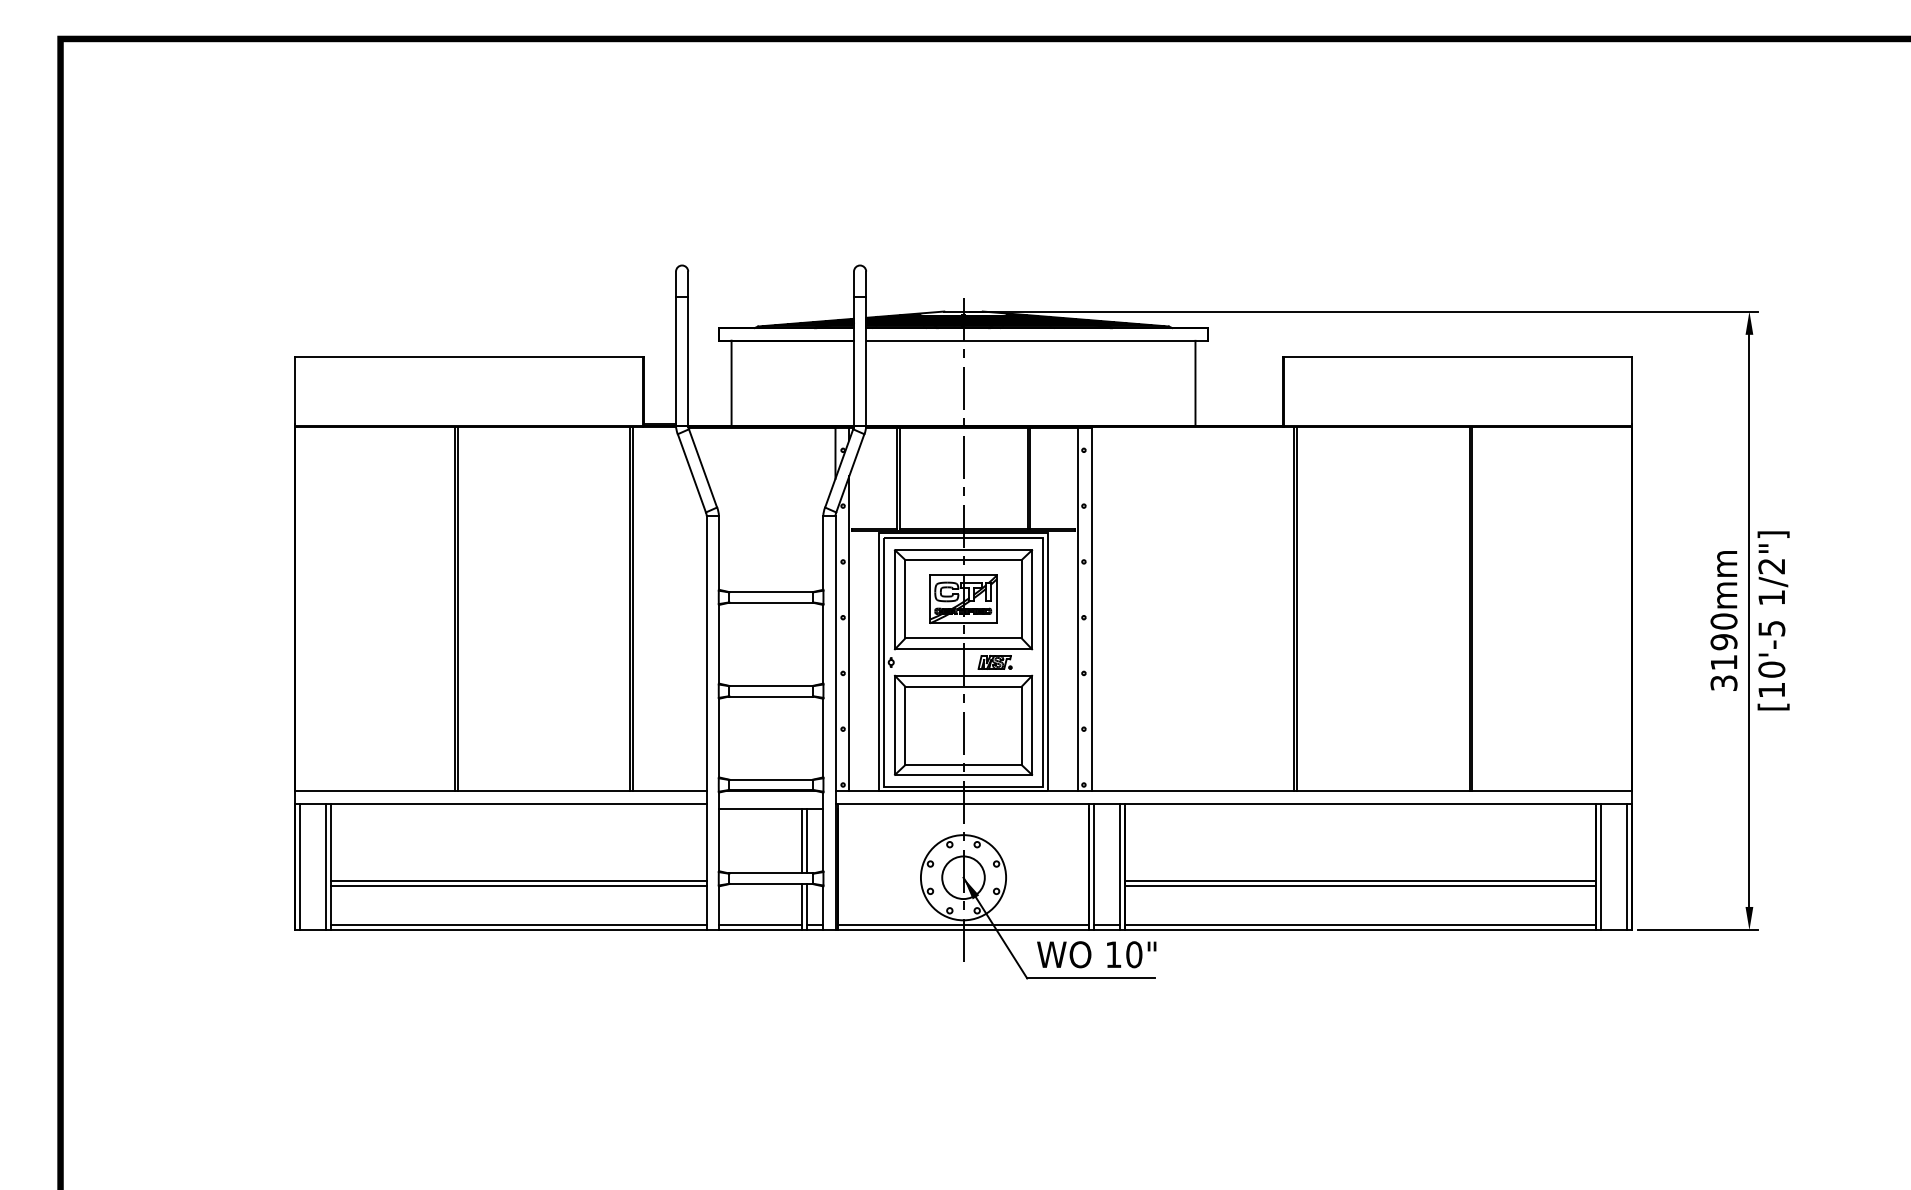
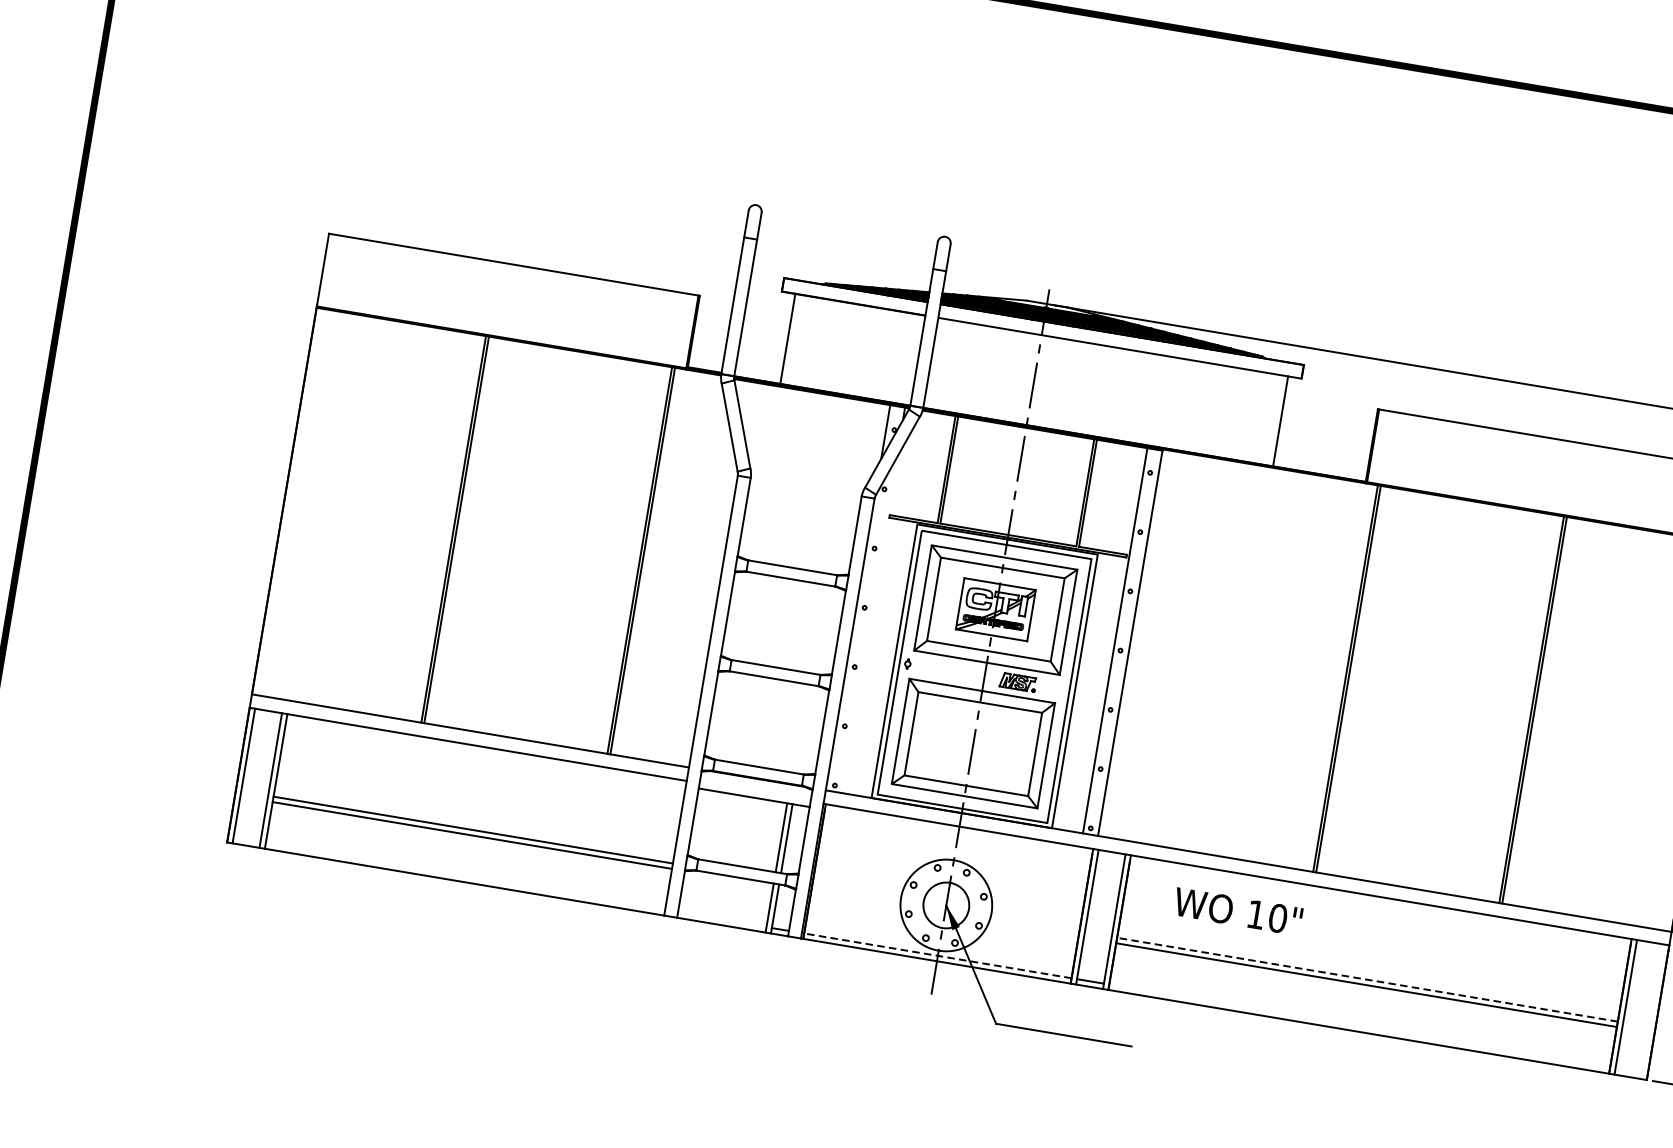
line: (849, 632) -> (868, 624), removed
line: (1626, 866) -> (1652, 1011), removed
line: (1360, 881) -> (1367, 980), solid -> dashed
line: (518, 925) -> (465, 877), removed
line: (760, 925) -> (722, 920), removed
line: (963, 925) -> (937, 956), solid -> dashed
line: (1360, 925) -> (1359, 1026), removed
text: (1096, 954) -> (1237, 911), moved

